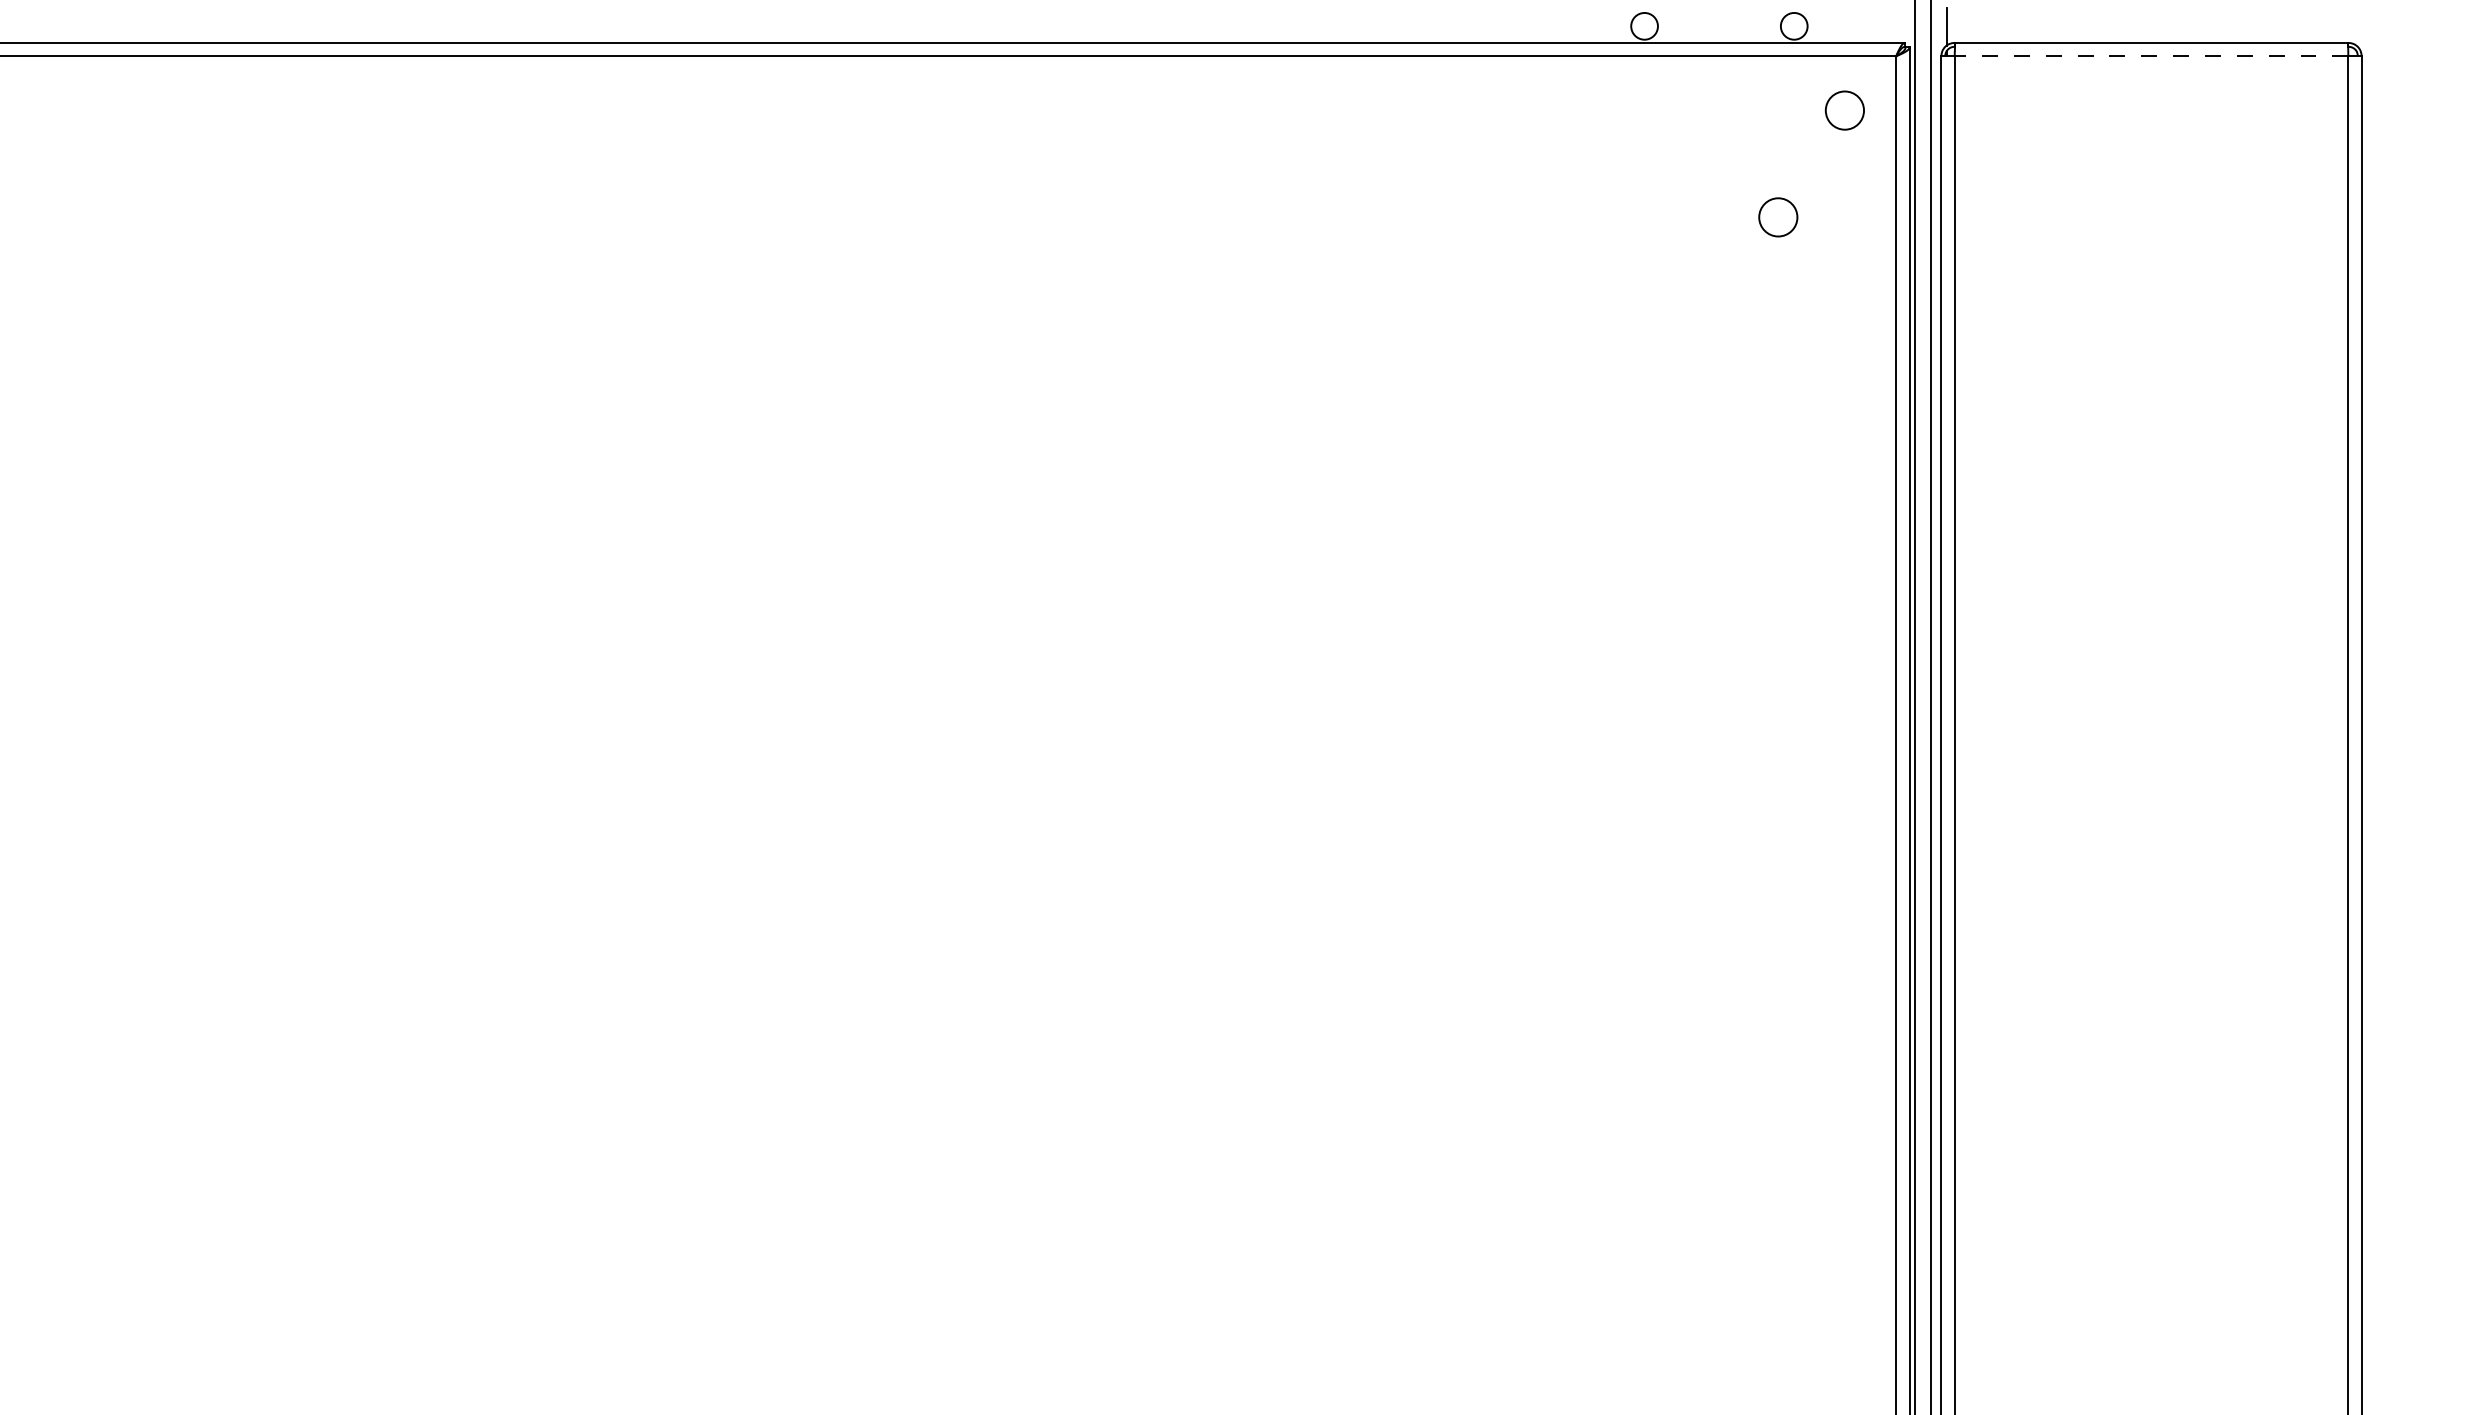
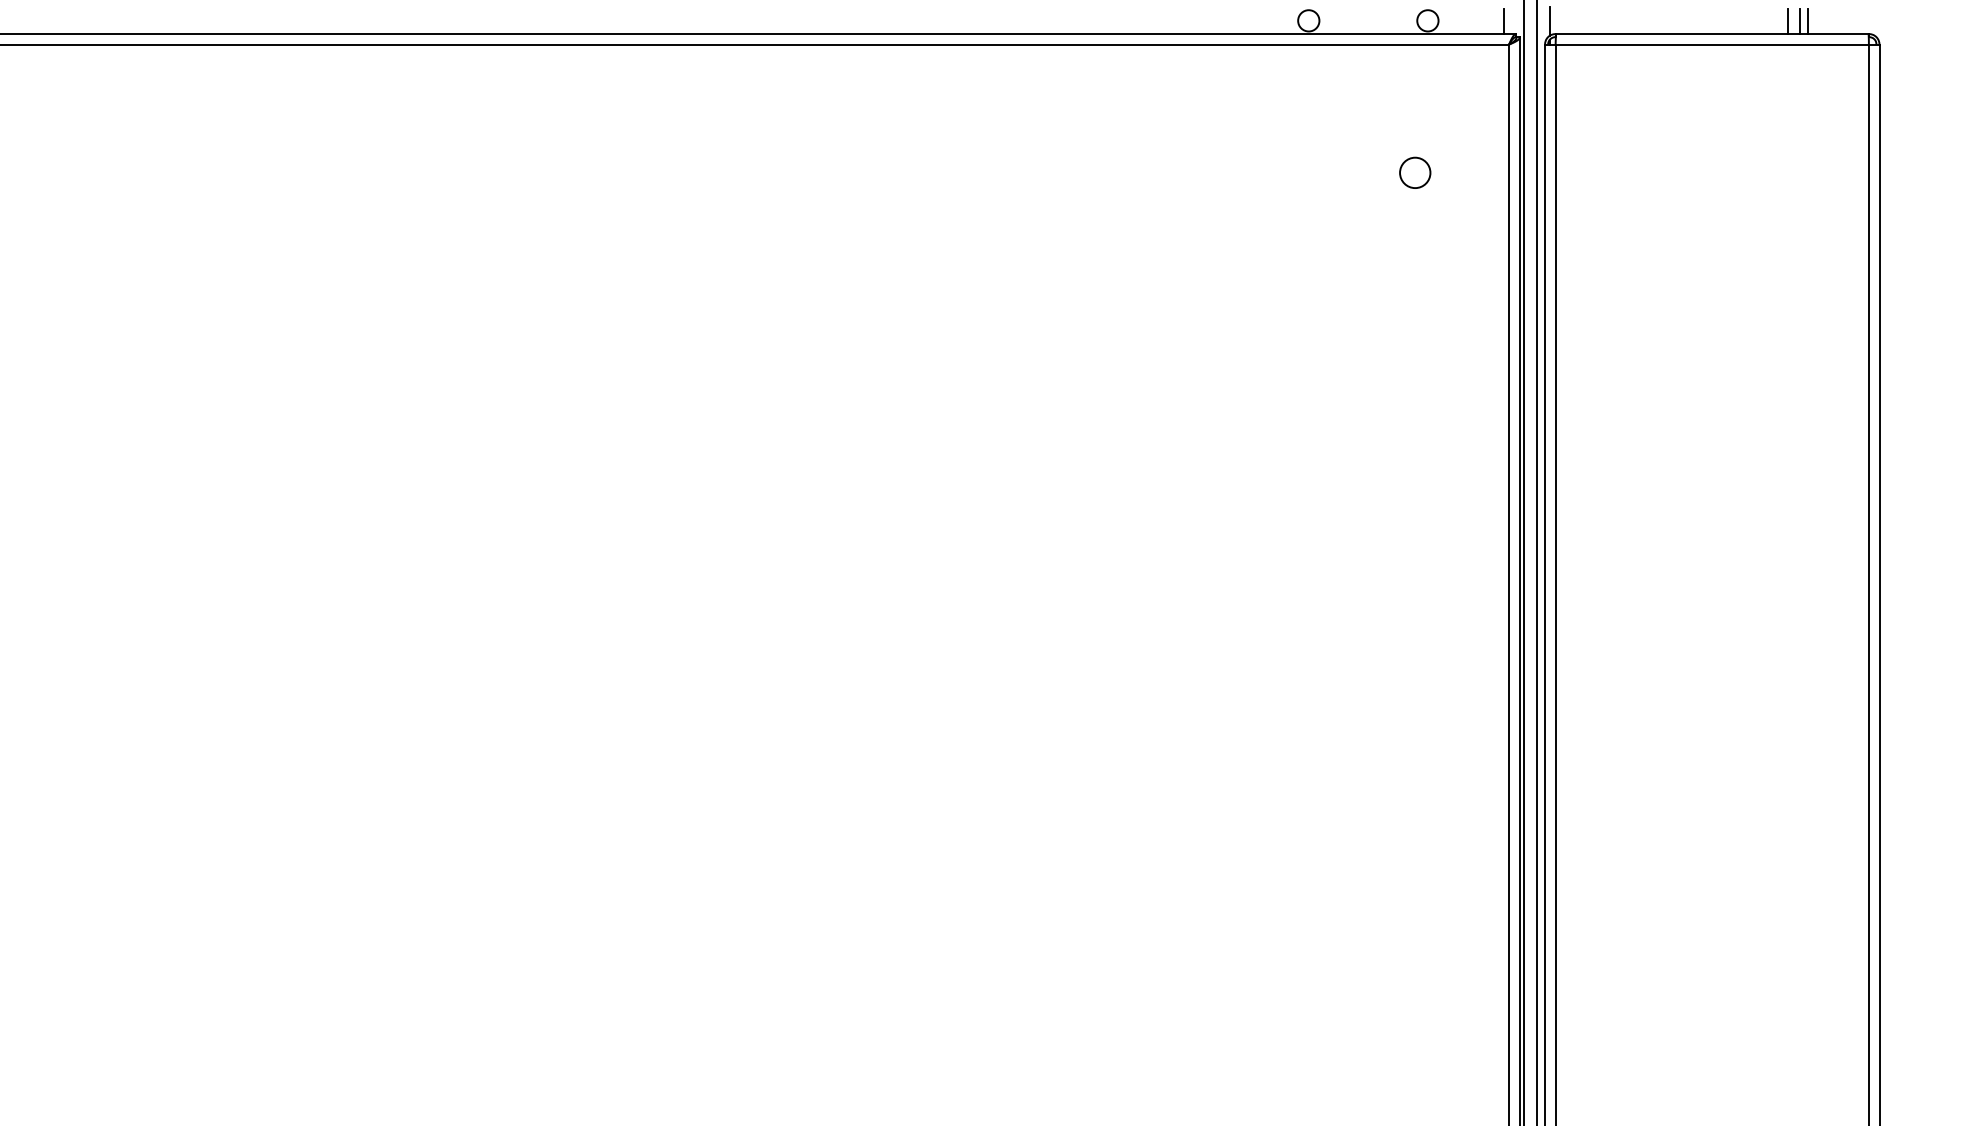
line: (1889, 27) -> (1503, 21), added
line: (2246, 27) -> (1787, 21), added
line: (2262, 27) -> (1800, 21), added
line: (2272, 27) -> (1808, 21), added
line: (2151, 56) -> (1712, 44), dashed -> solid
circle: (1845, 110) -> (1468, 87), removed

